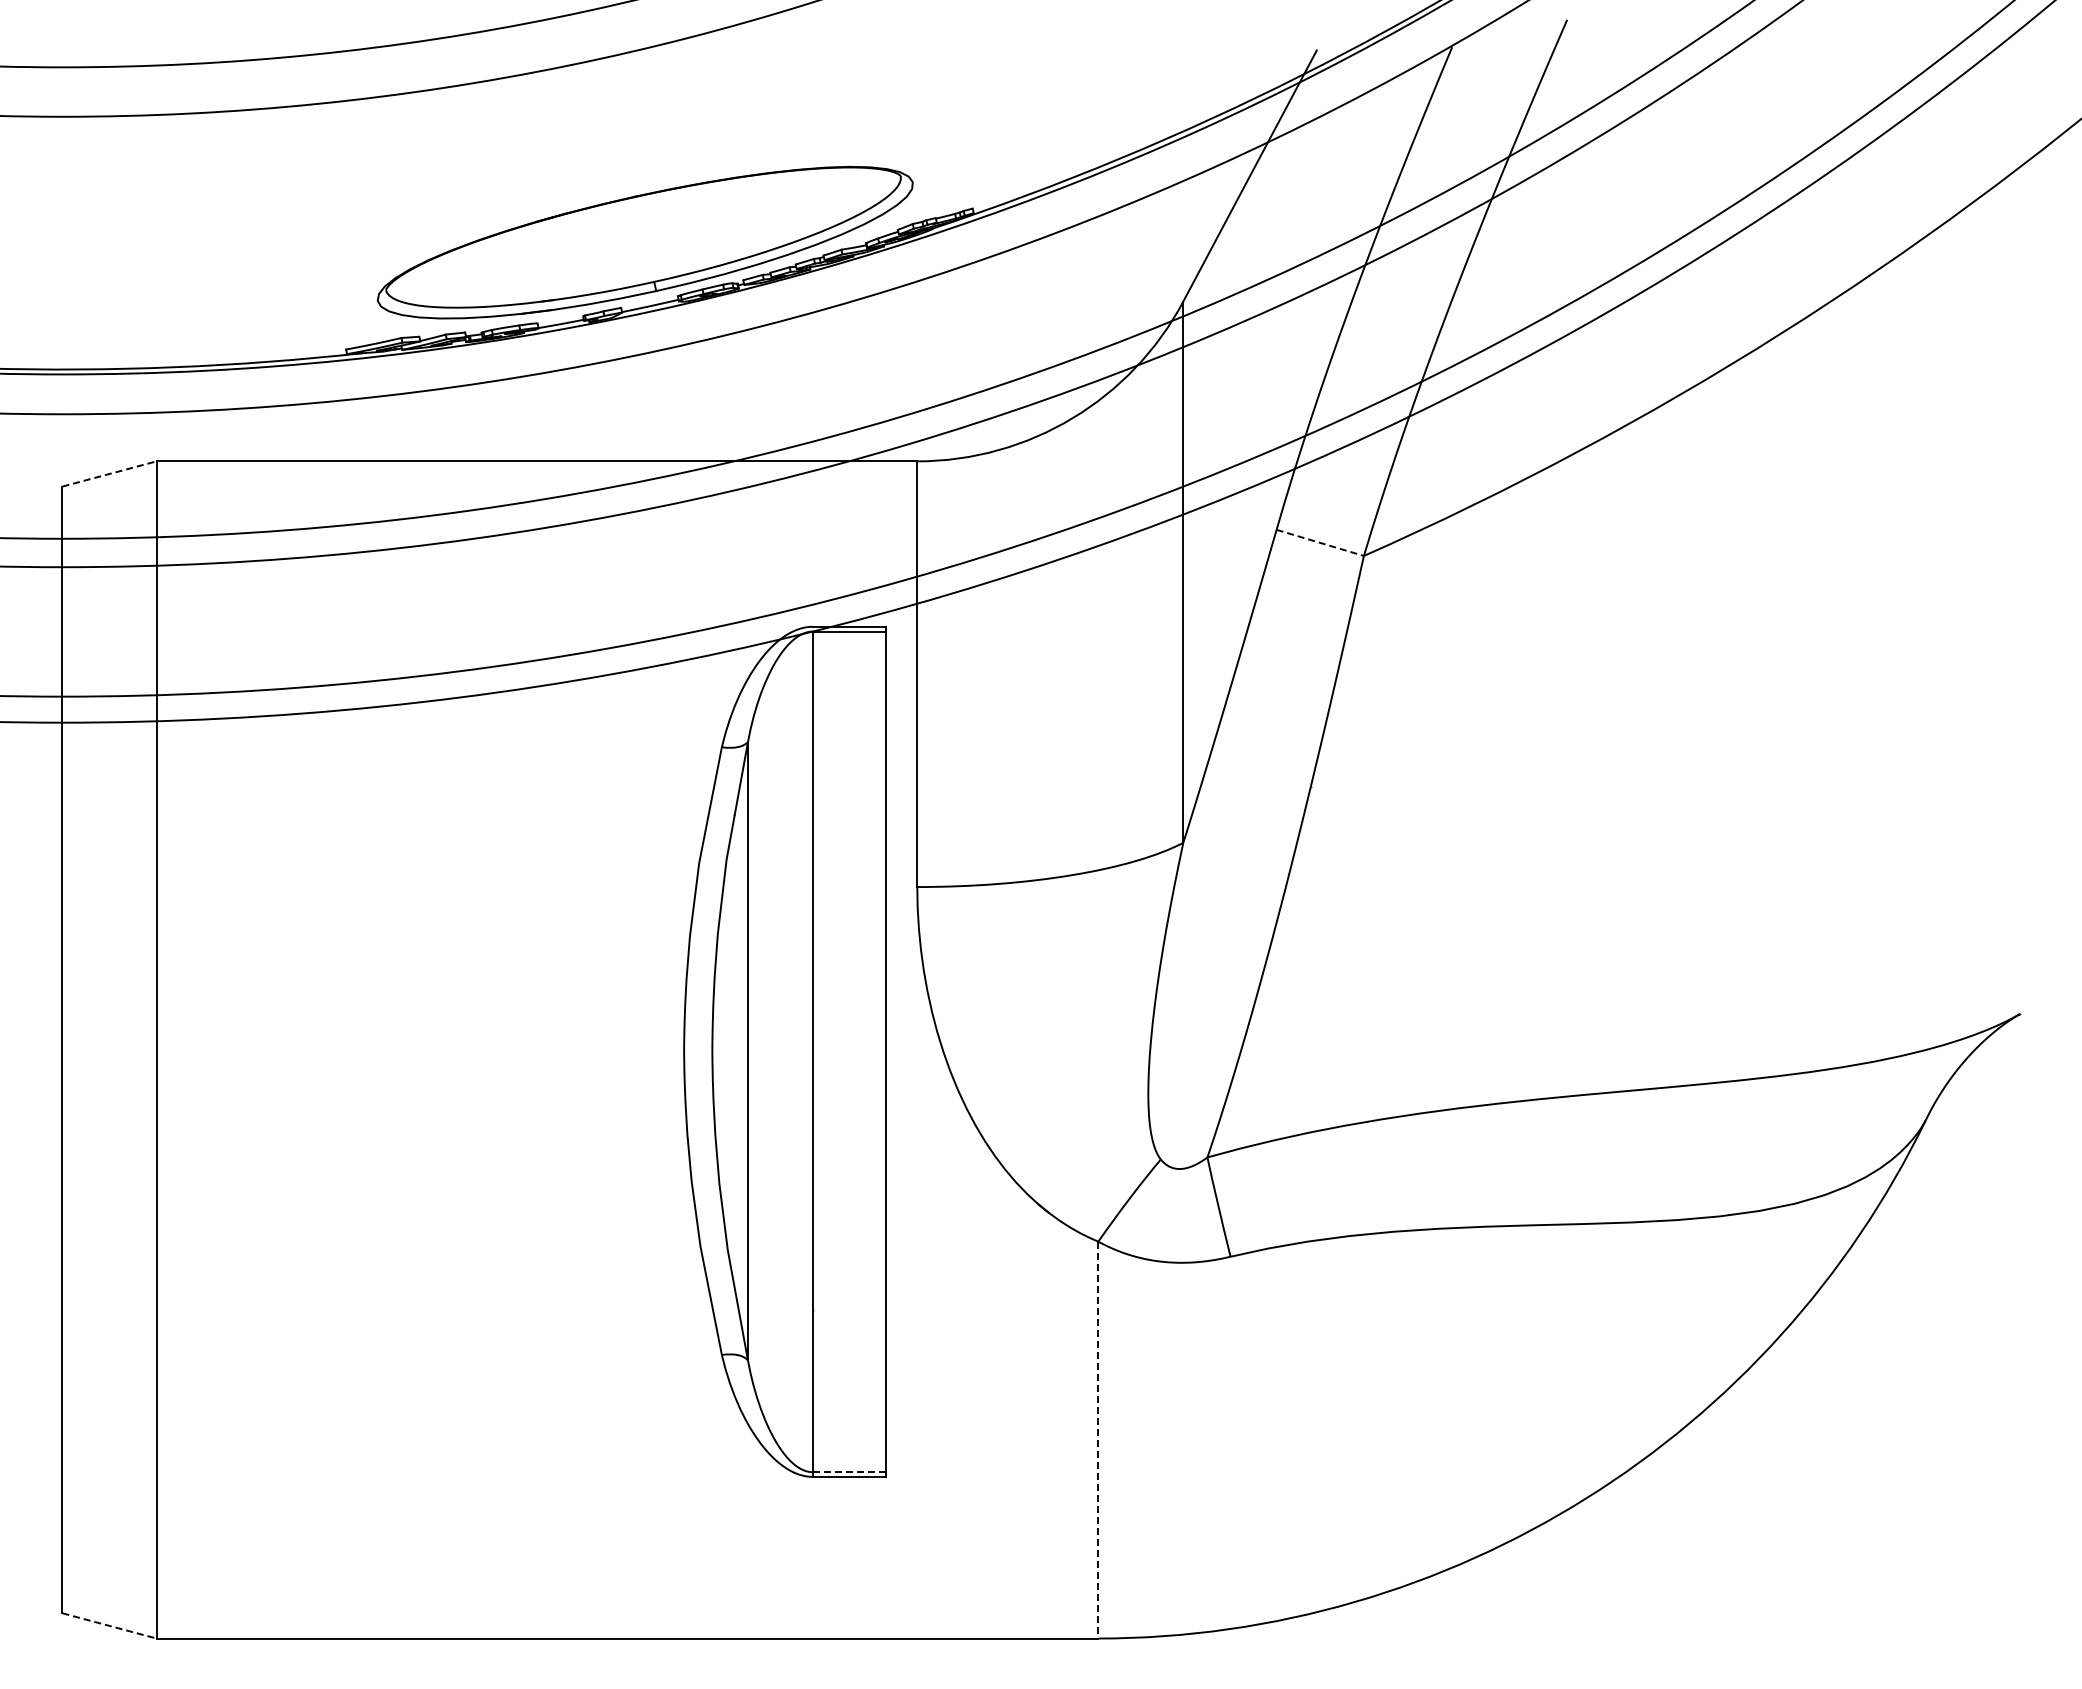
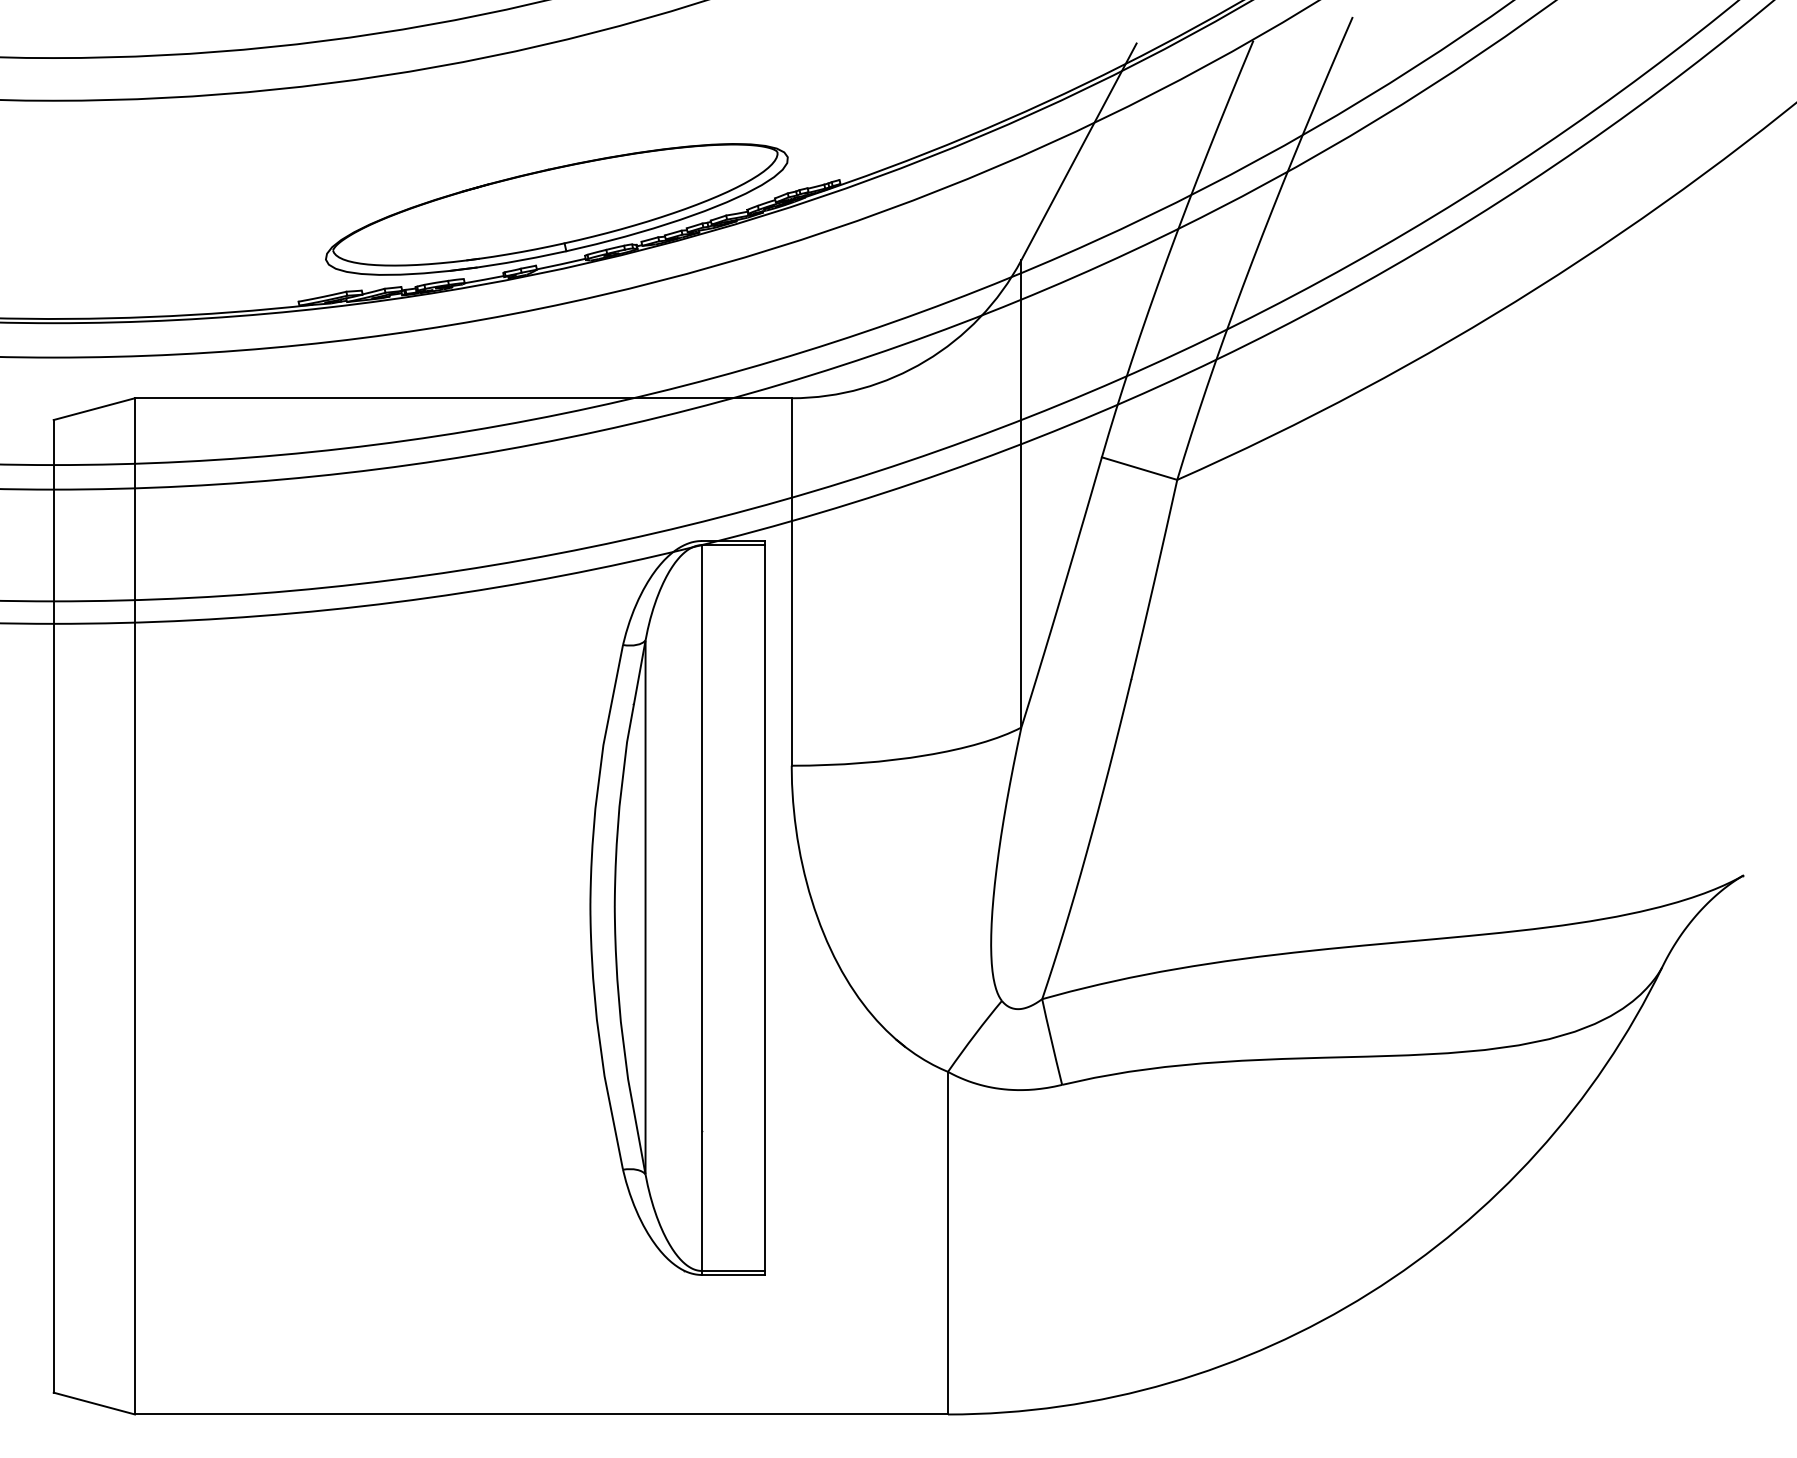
line: (109, 473) -> (94, 408), dashed -> solid
line: (1320, 542) -> (1139, 468), dashed -> solid
line: (1098, 1440) -> (948, 1243), dashed -> solid
line: (849, 1472) -> (733, 1271), dashed -> solid
line: (109, 1625) -> (94, 1403), dashed -> solid

